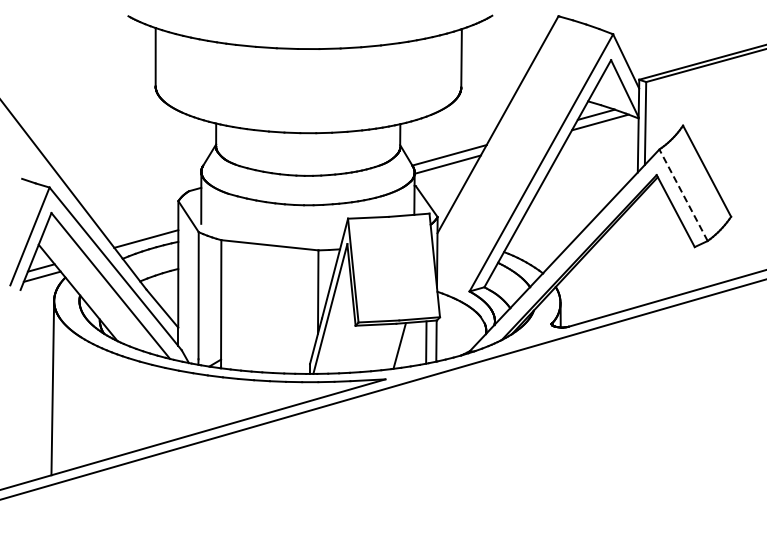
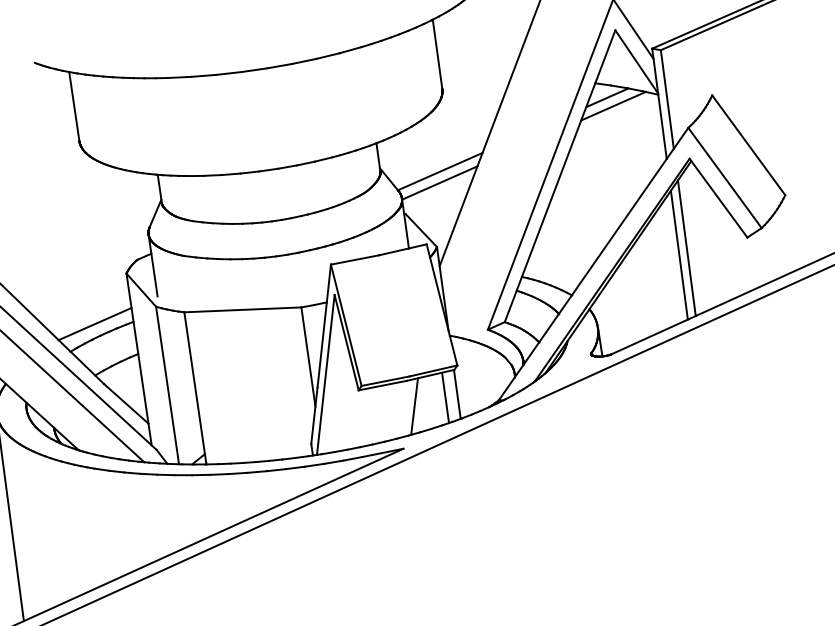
line: (683, 195) -> (724, 178), dashed -> solid
line: (643, 248) -> (686, 248), added
line: (636, 253) -> (679, 255), added

